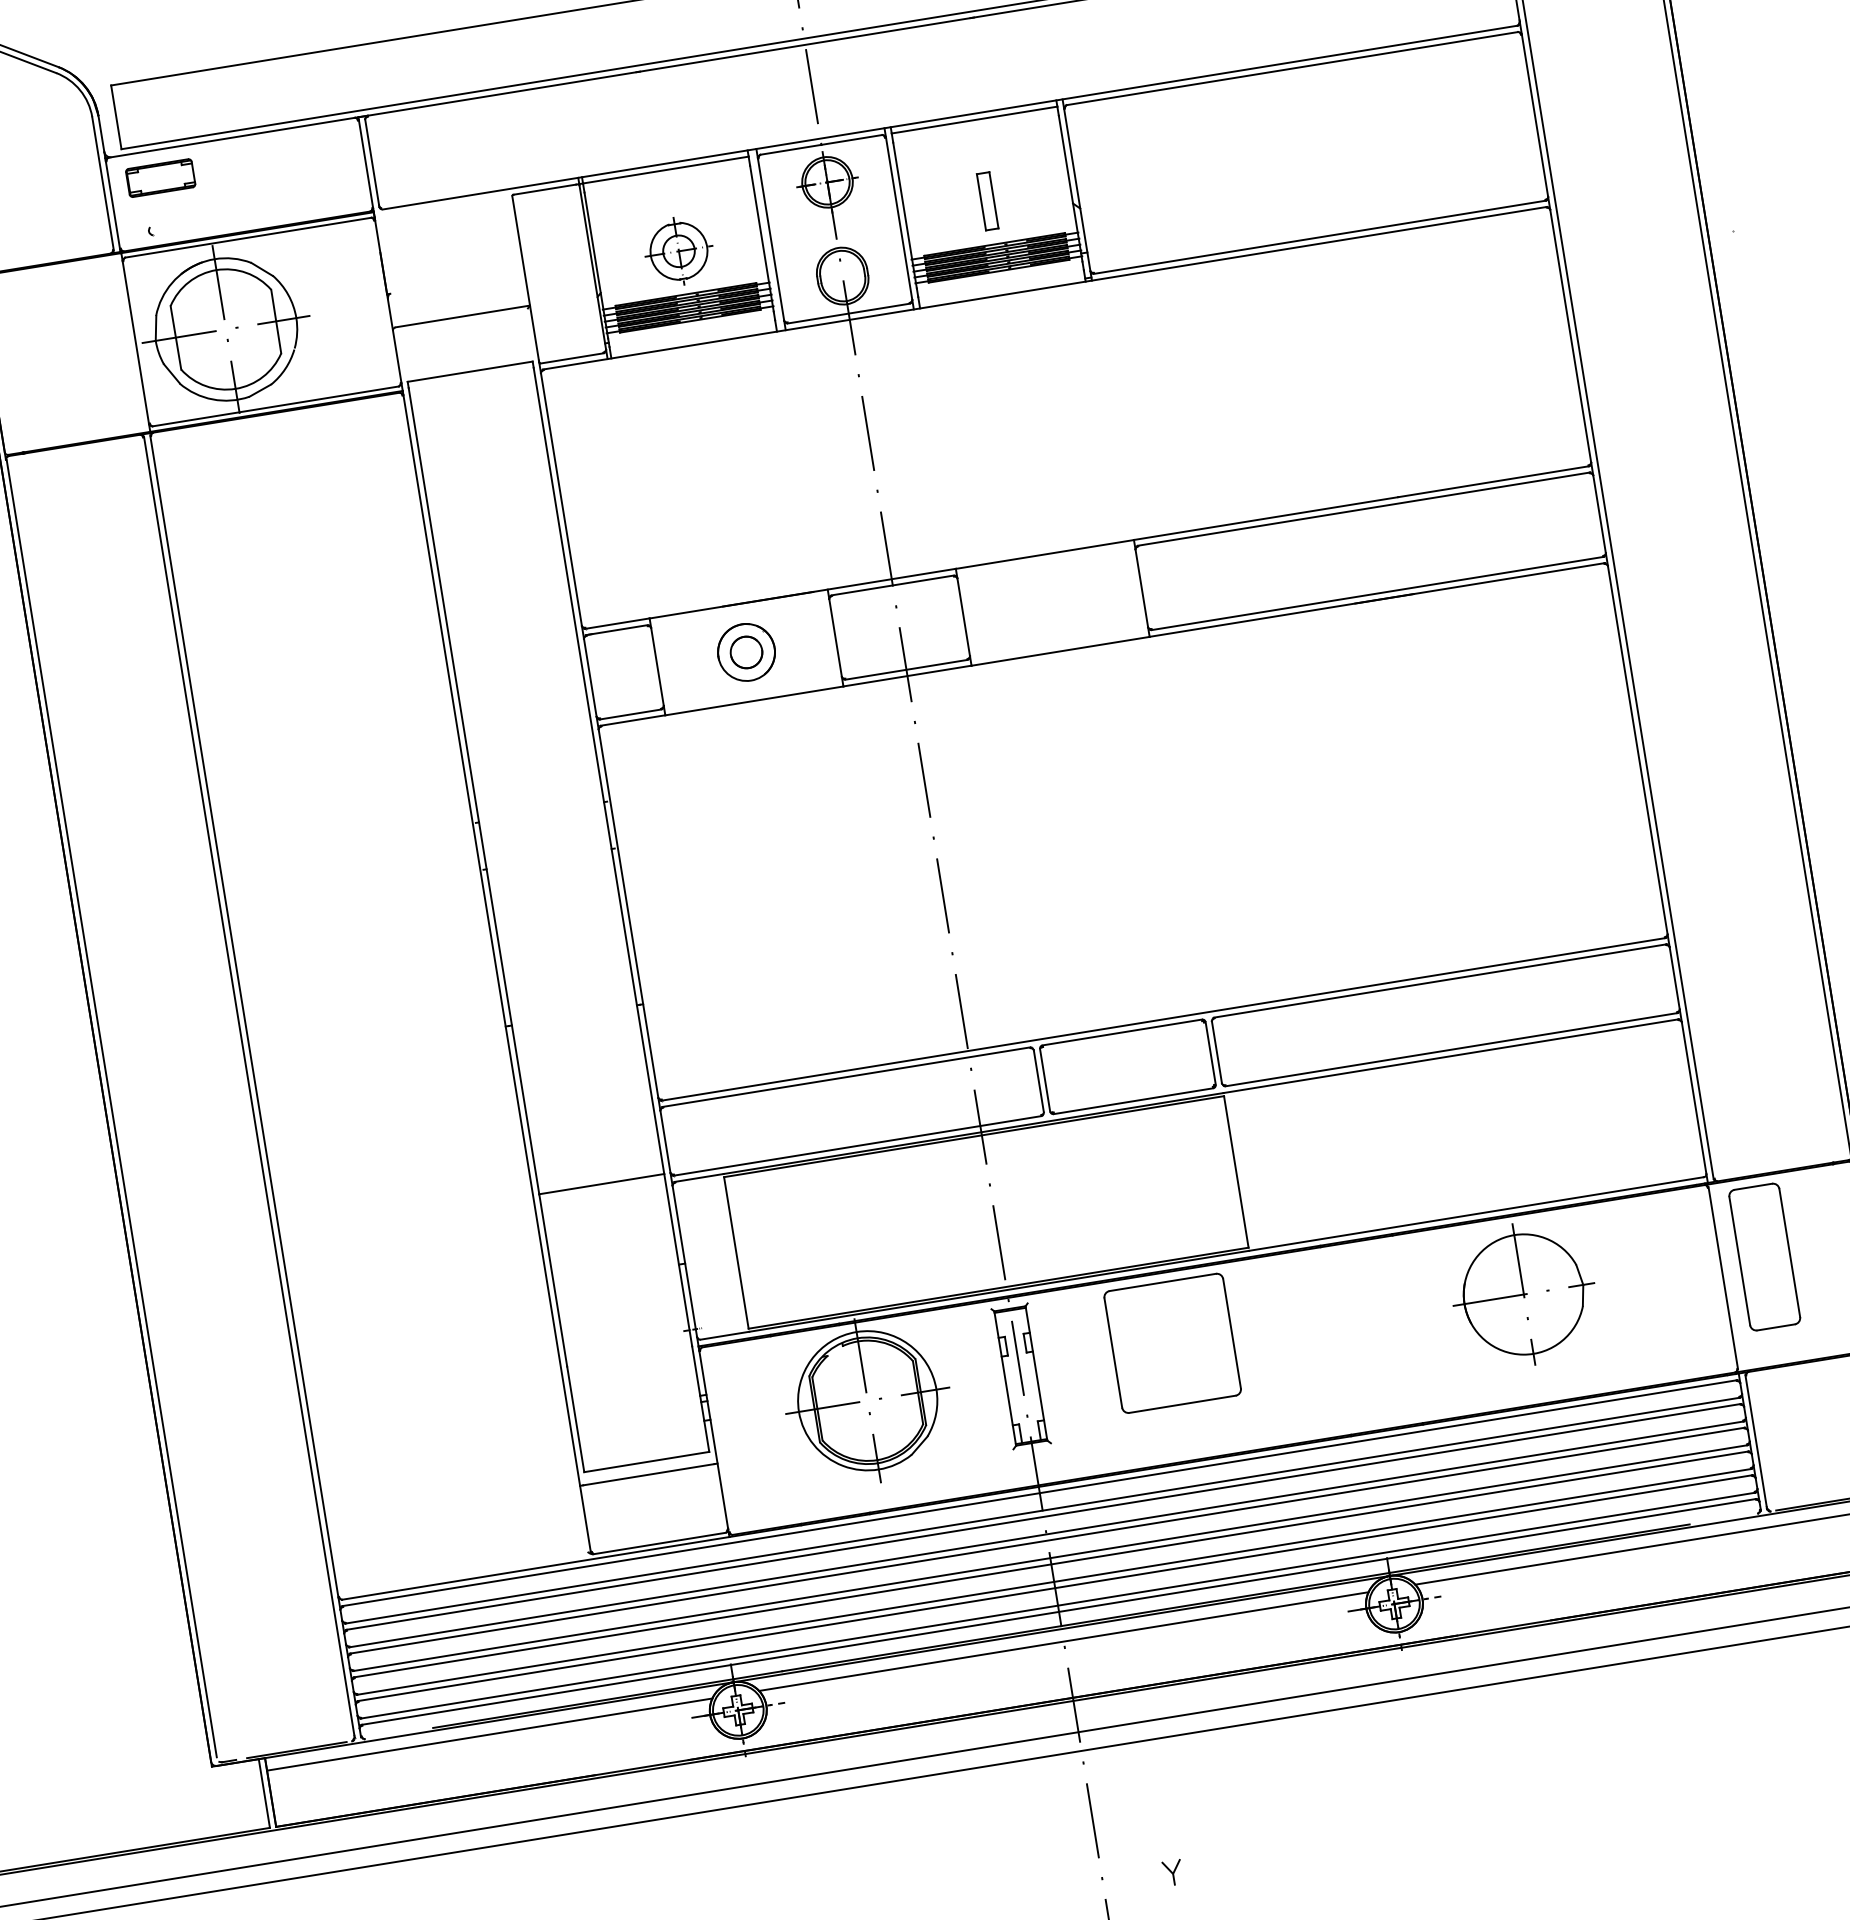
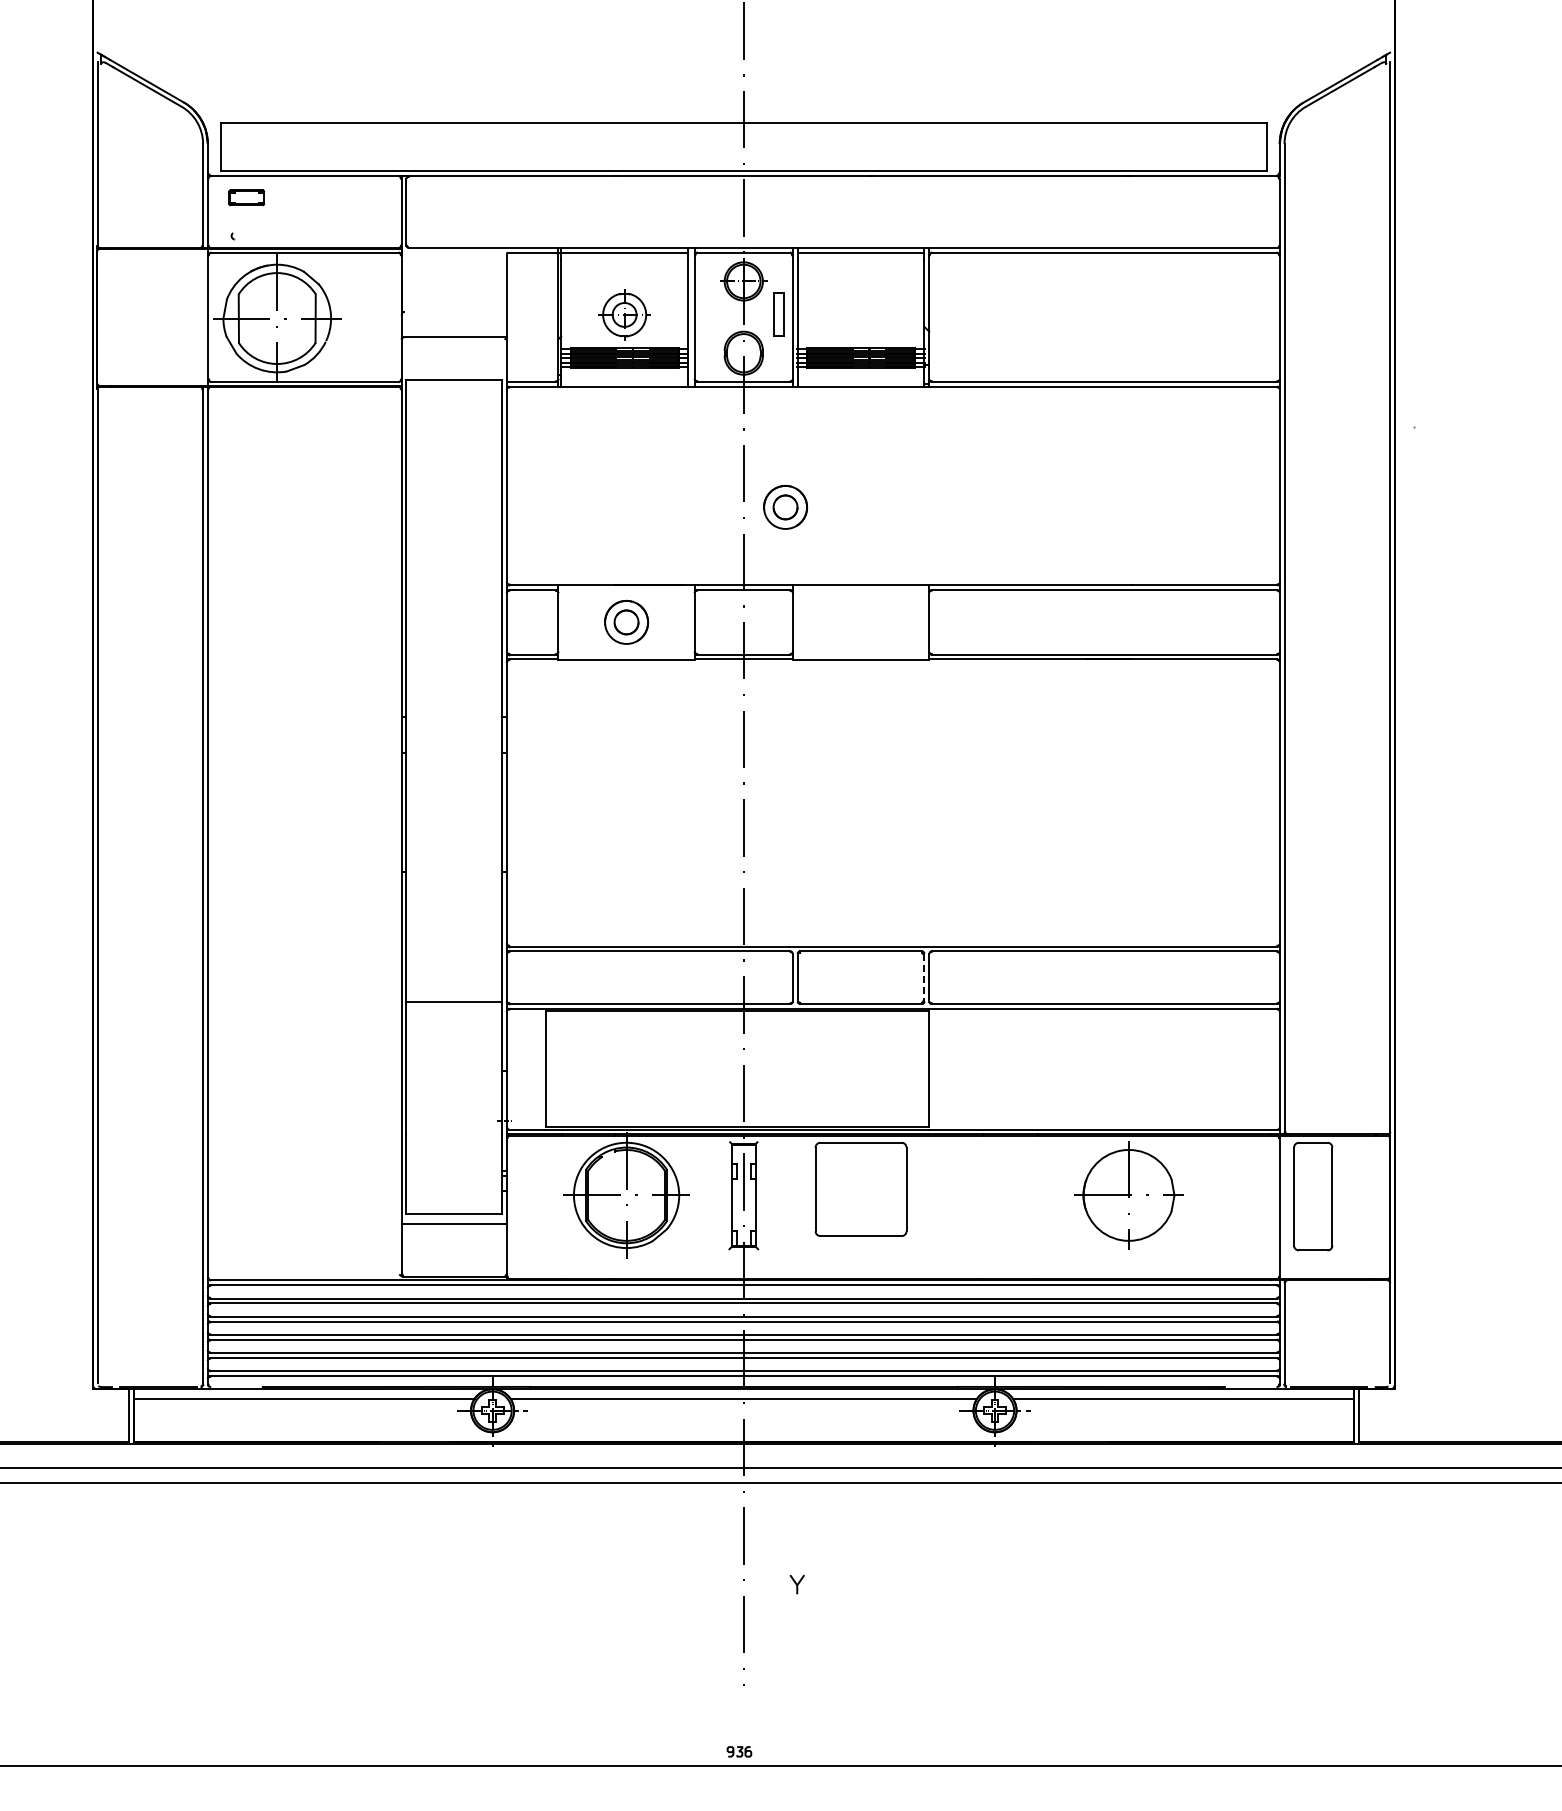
part: (160, 177) -> (246, 197), size x0.7
part: (986, 200) -> (778, 314), moved
part: (929, 467) -> (785, 506), added
line: (1210, 1053) -> (924, 977), solid -> dashed

